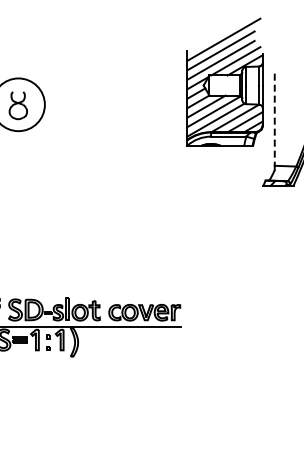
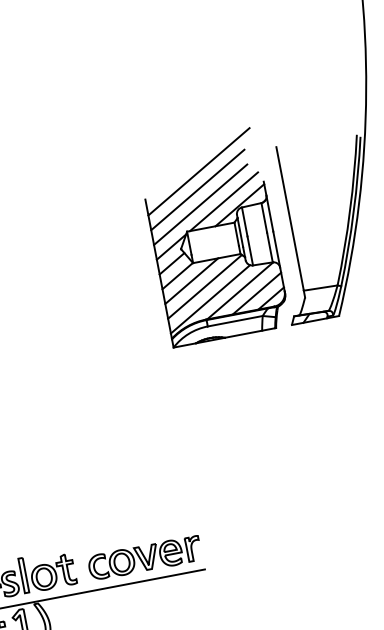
part: (224, 81) -> (212, 236), moved
line: (274, 120) -> (289, 220), dashed -> solid

